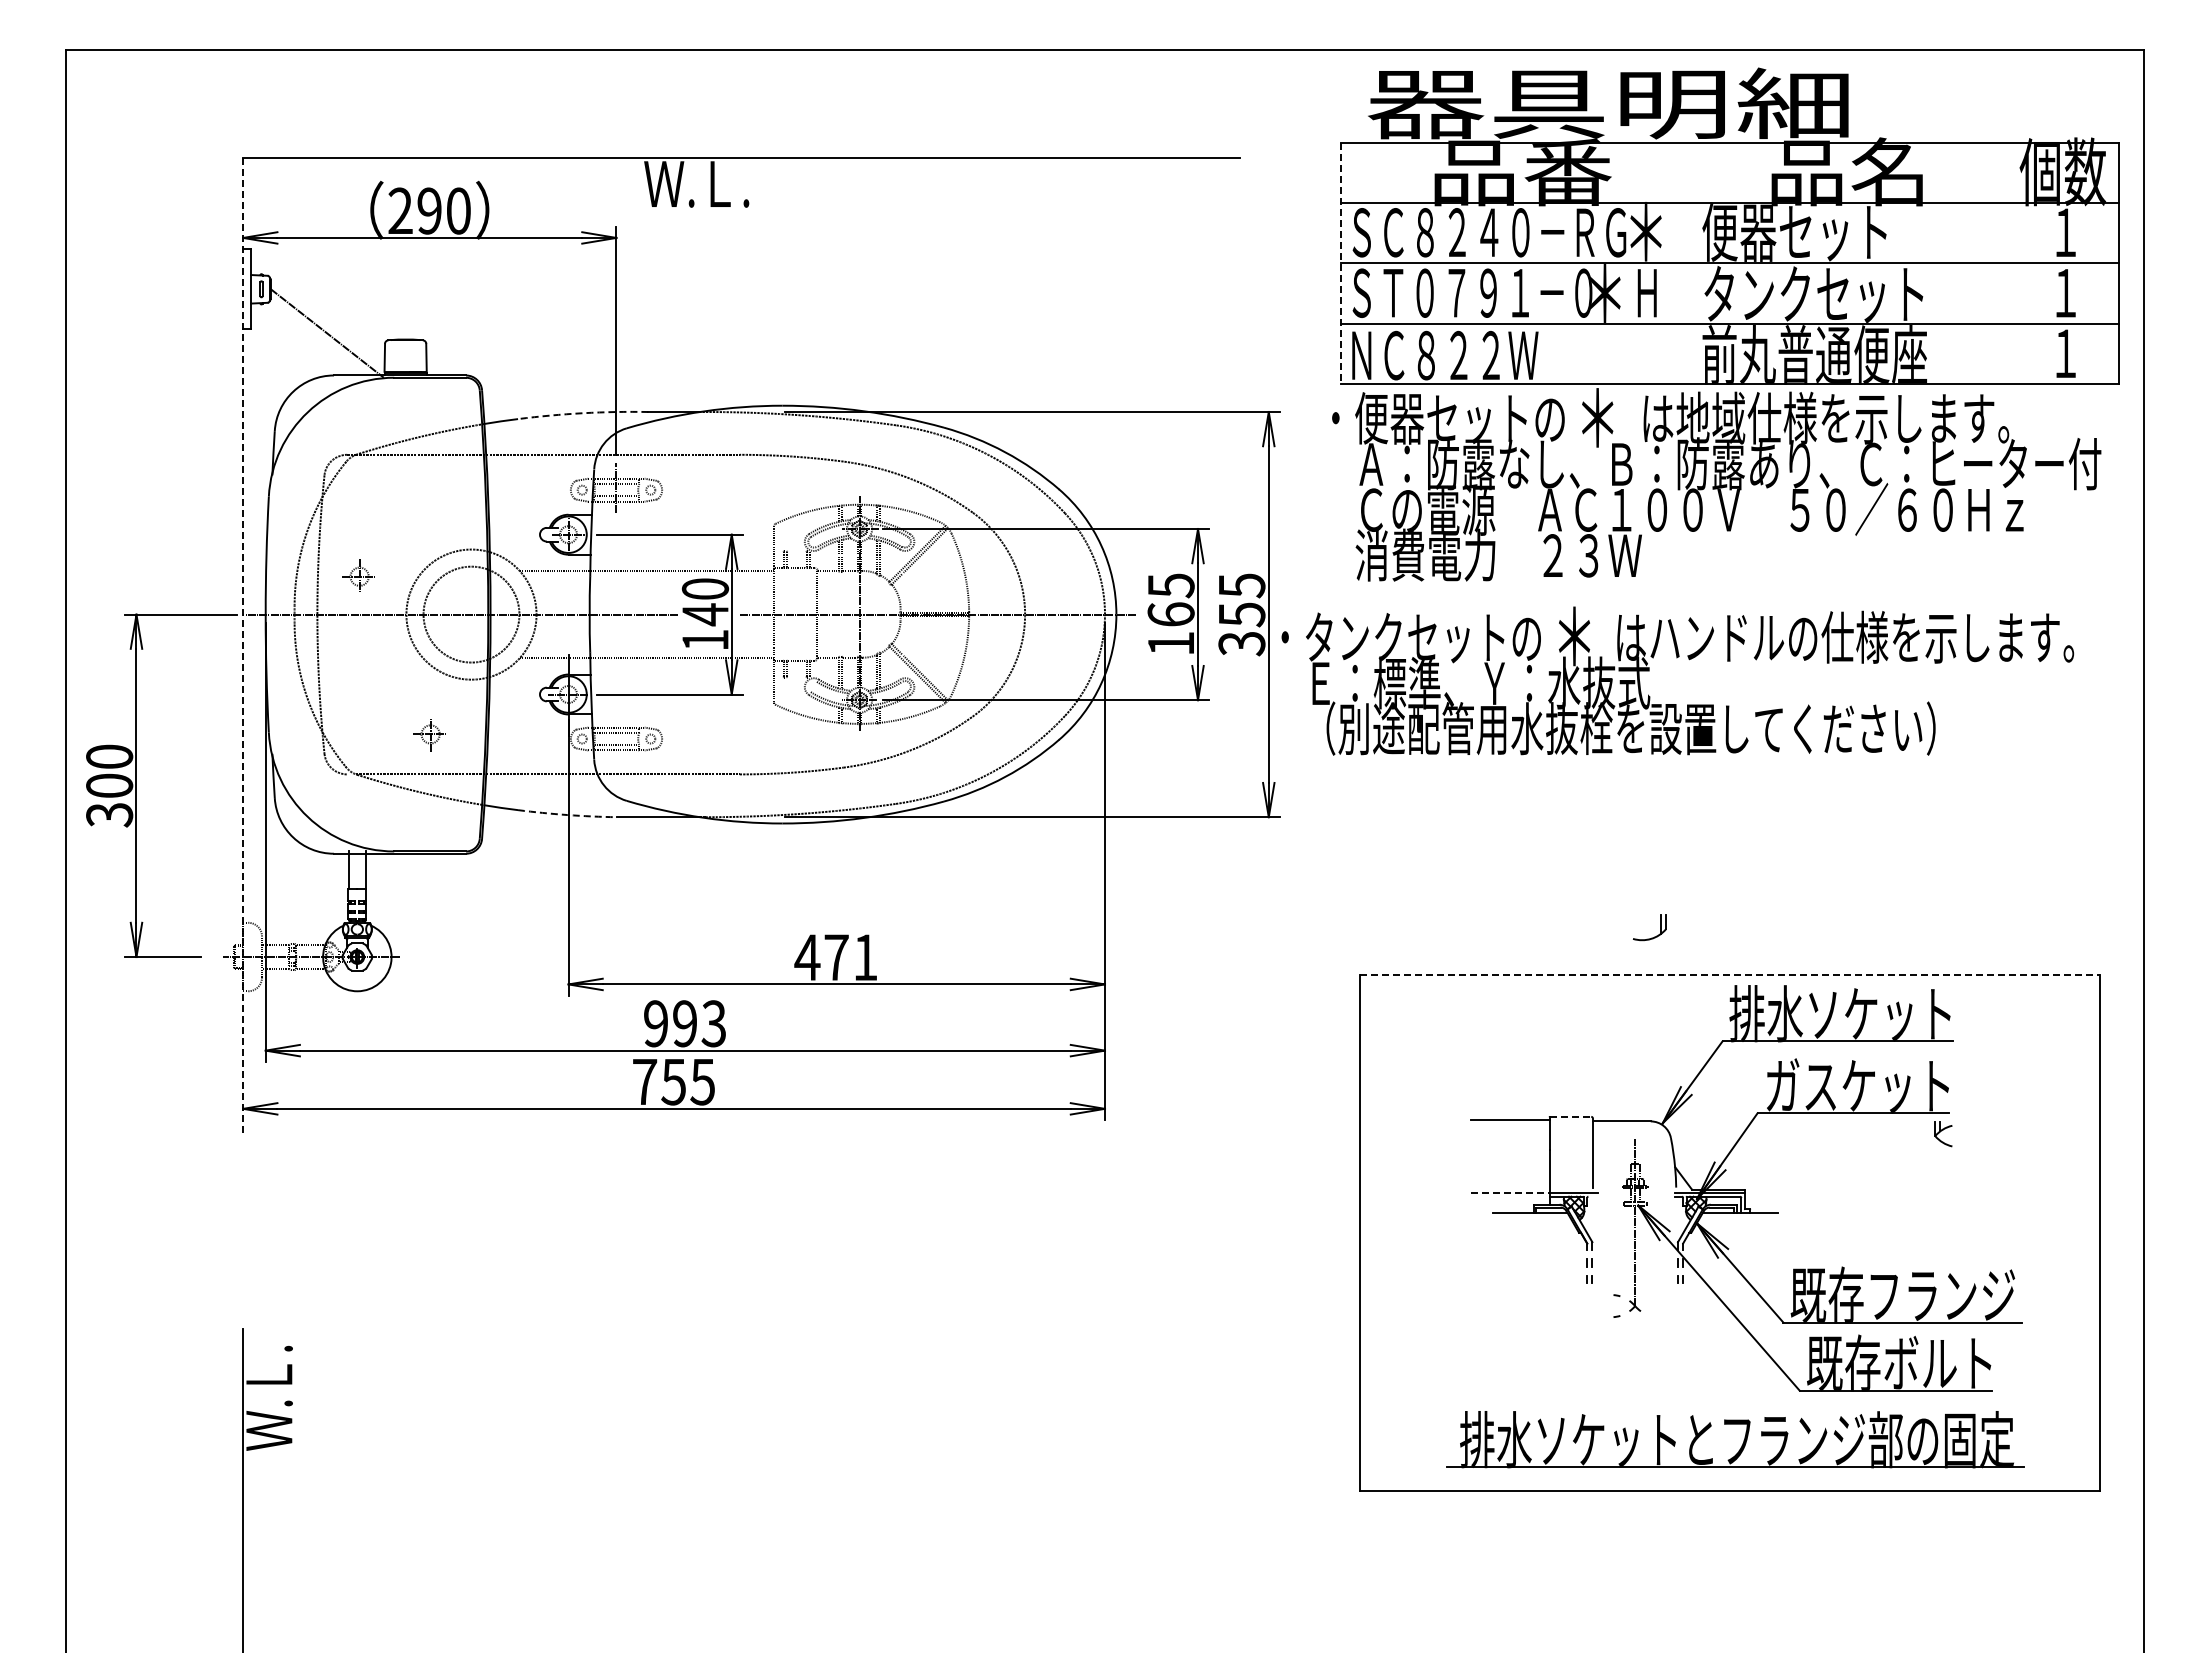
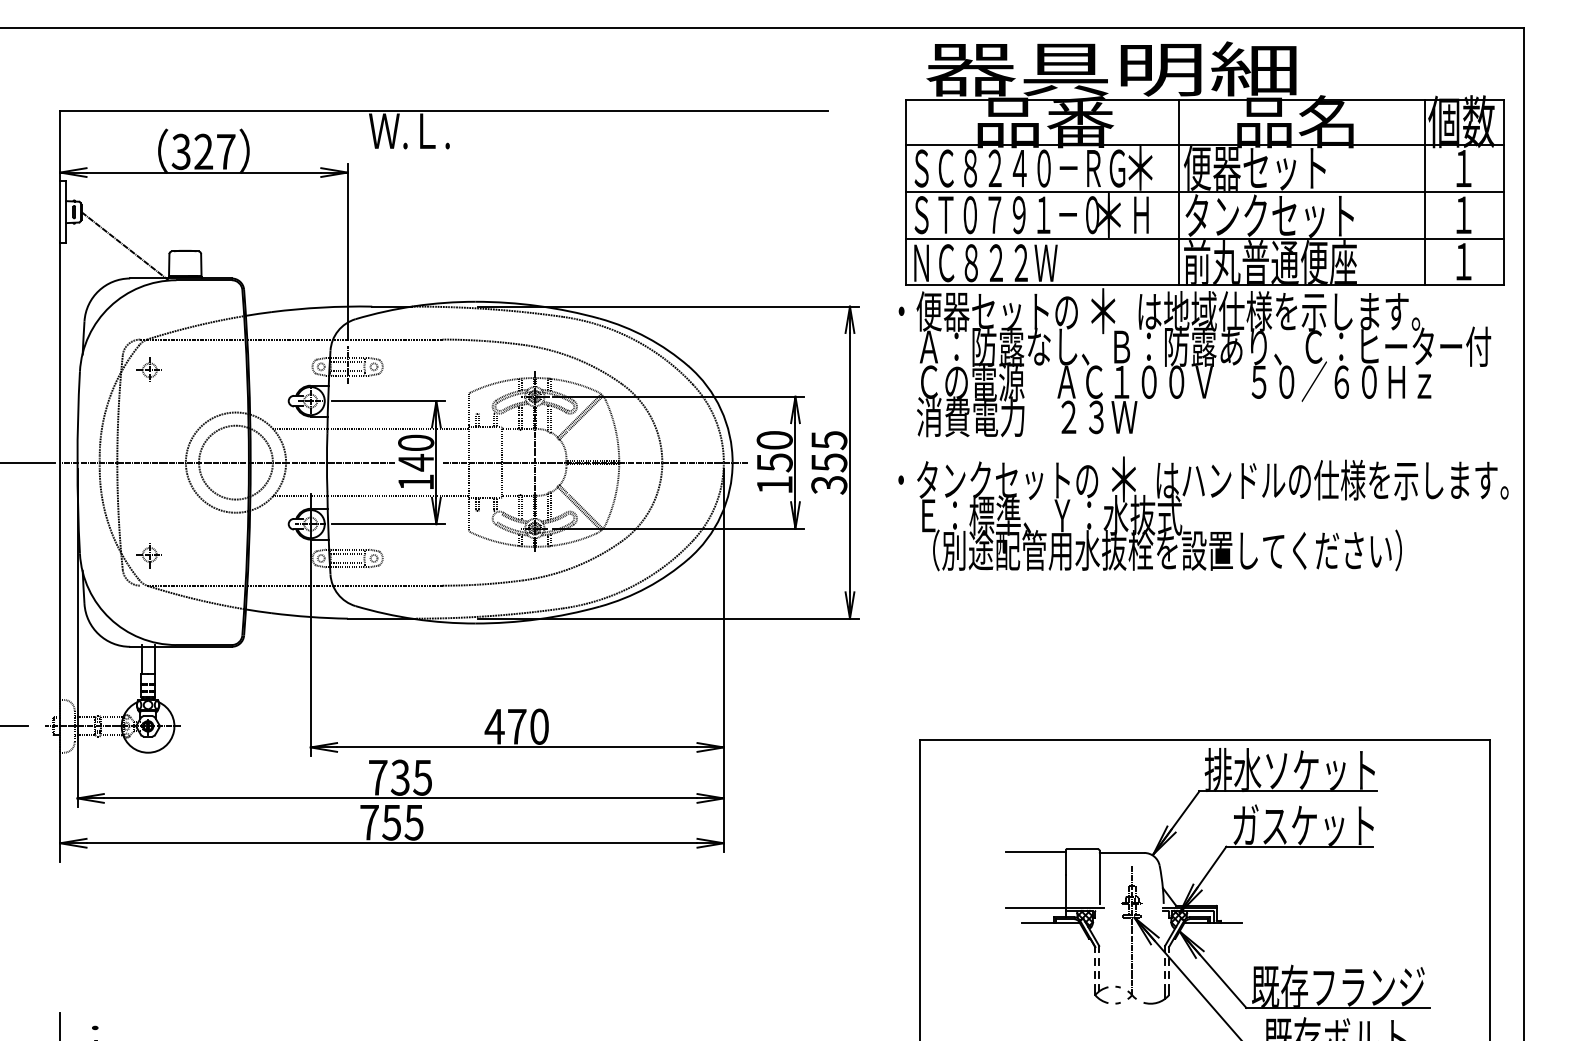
text: (429, 210) -> (203, 151), 290 -> 327
line: (1696, 263) -> (1179, 192), added
line: (2015, 263) -> (1425, 192), added
line: (1341, 264) -> (905, 193), dashed -> solid
arc: (583, 413) -> (322, 307), dashed -> solid
part: (358, 575) -> (148, 369), moved
text: (1170, 600) -> (774, 451), 165 -> 150
line: (243, 645) -> (60, 486), dashed -> solid
text: (1677, 680) -> (1203, 513), moved
part: (429, 735) -> (148, 555), moved
arc: (567, 815) -> (309, 617), dashed -> solid
part: (1651, 937) -> (1157, 1001), moved
text: (865, 957) -> (539, 726), 471 -> 470
line: (1729, 975) -> (1204, 740), dashed -> solid
text: (684, 1023) -> (400, 777), 993 -> 735
line: (1570, 1116) -> (1082, 849), dashed -> solid
part: (1943, 1134) -> (1101, 993), moved
line: (1510, 1193) -> (1036, 908), dashed -> solid

